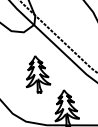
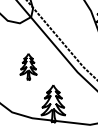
part: (37, 74) -> (28, 66), size x0.7

